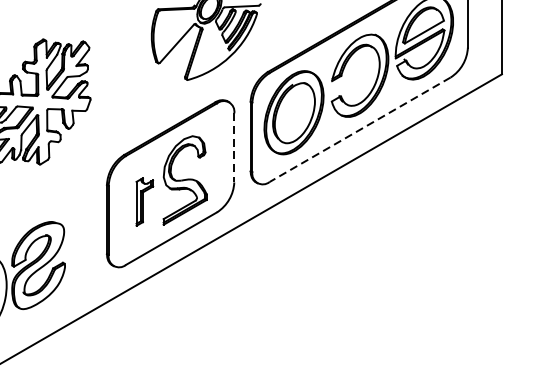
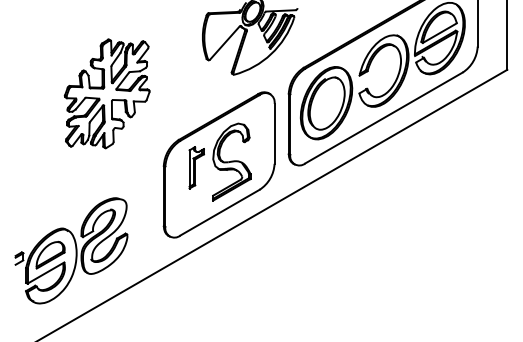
line: (359, 130) -> (383, 118), dashed -> solid
line: (234, 148) -> (274, 134), dashed -> solid
part: (144, 201) -> (196, 167), moved

